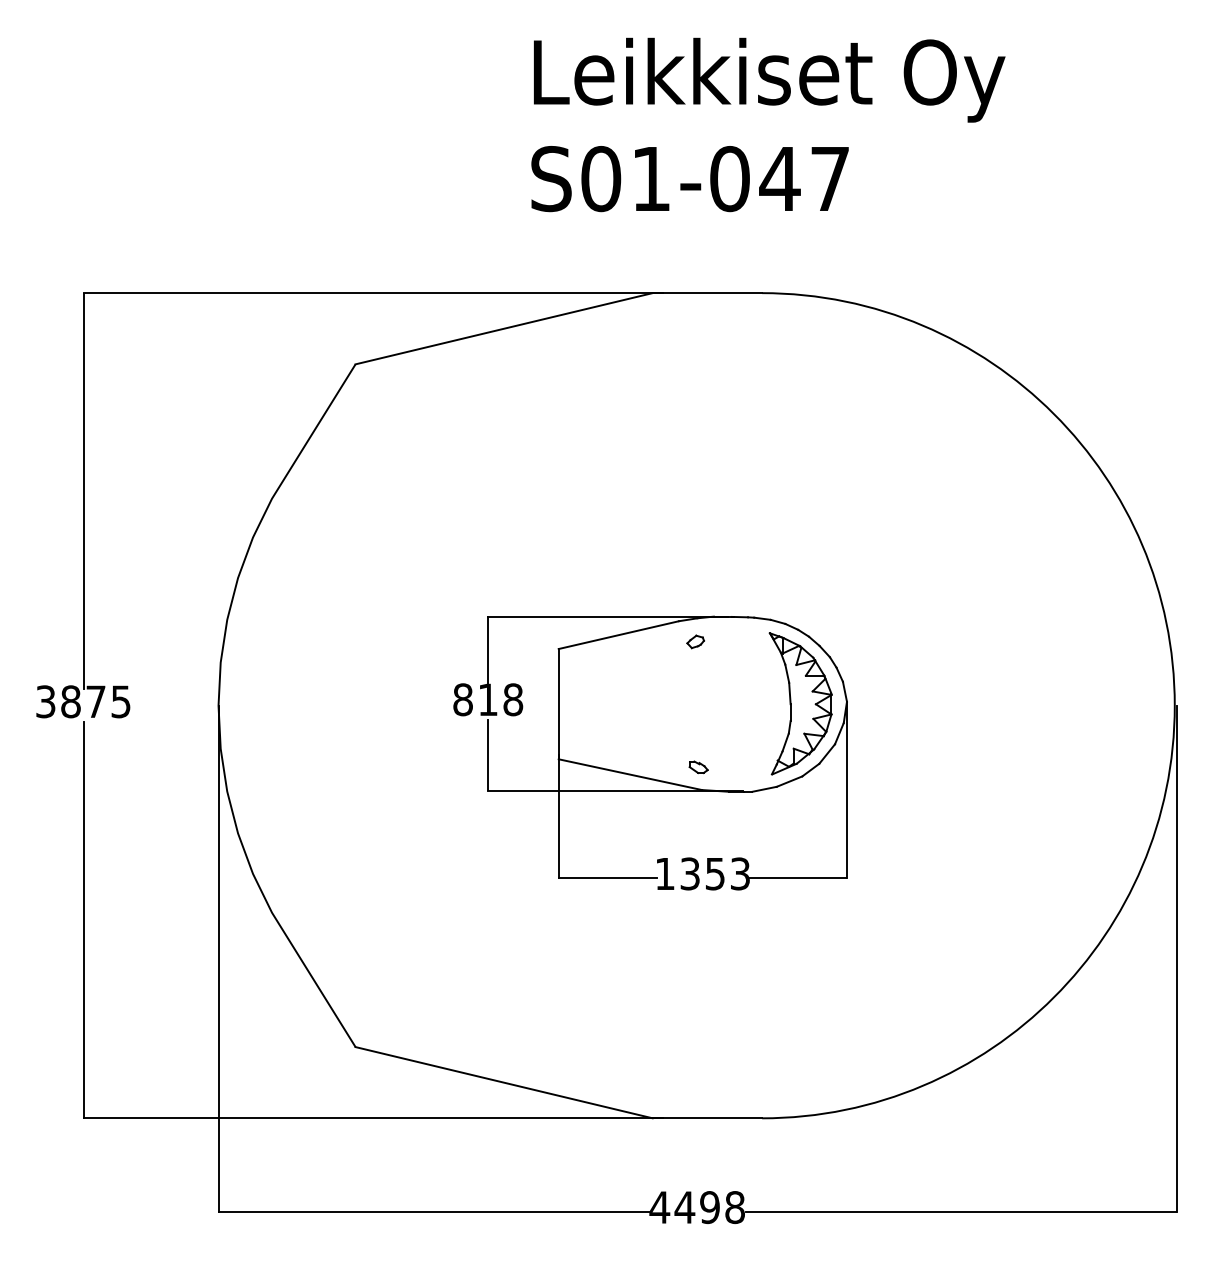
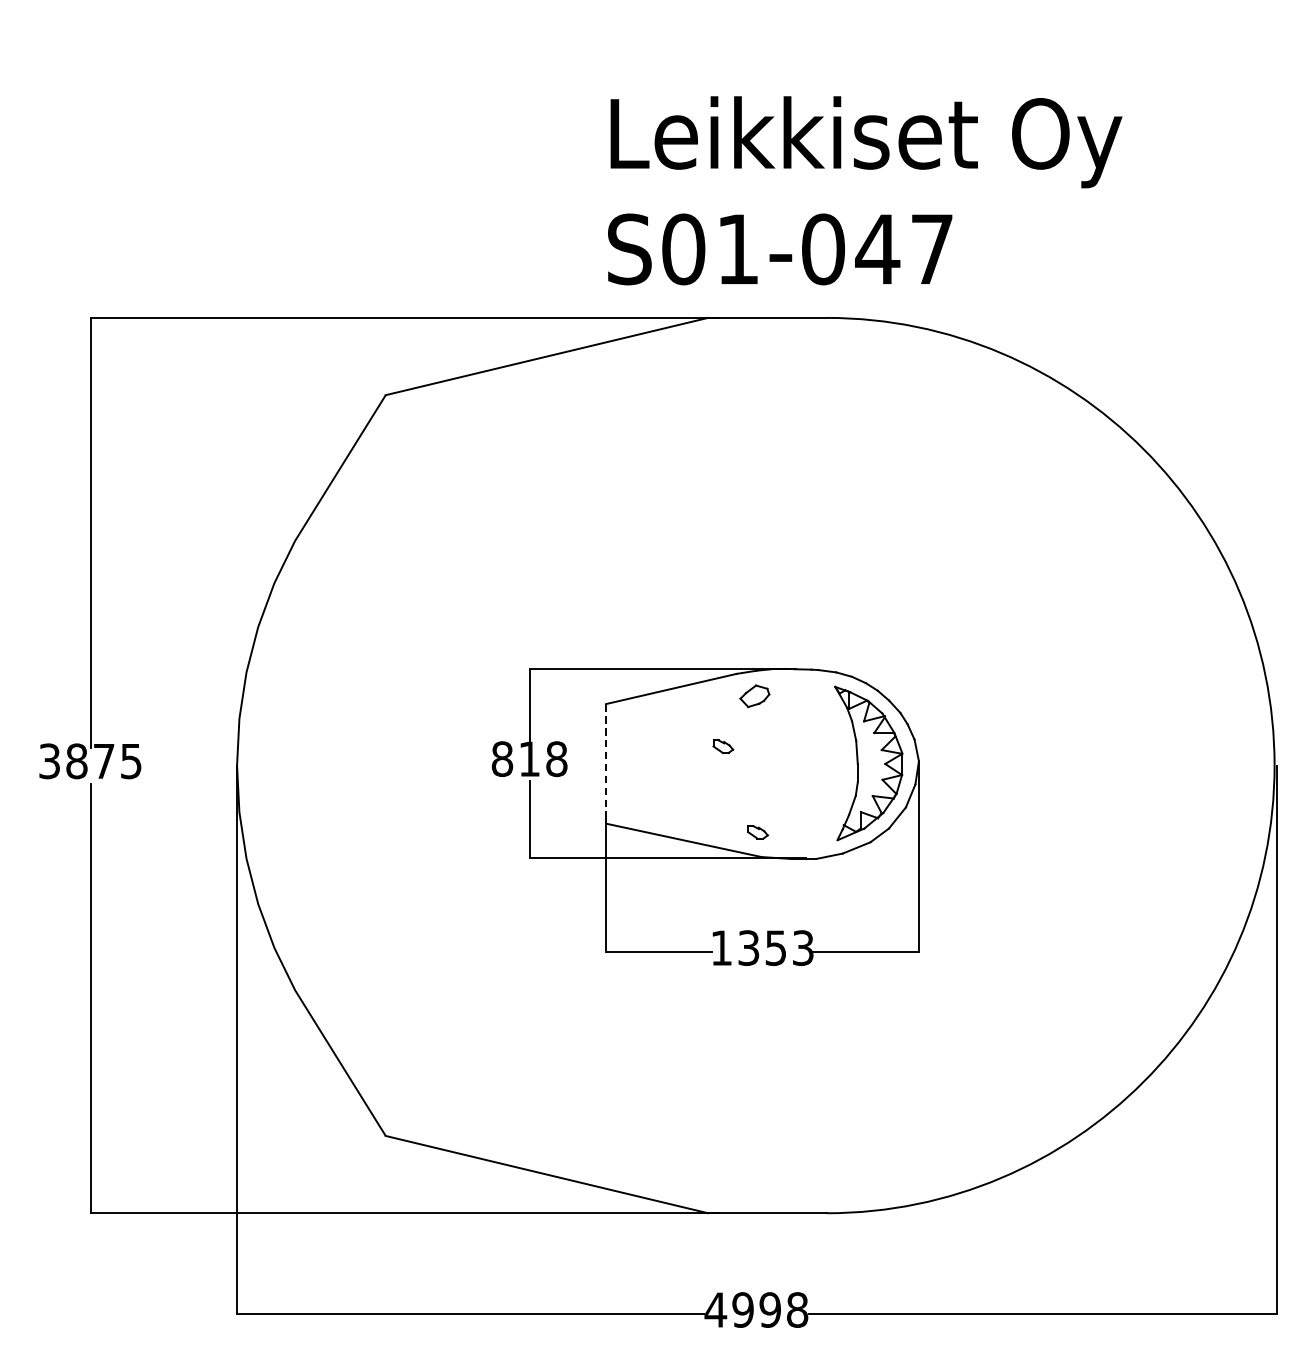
text: (768, 124) -> (865, 190), moved
part: (695, 641) -> (754, 695), size x1.6
part: (666, 688) -> (723, 746), added
line: (558, 704) -> (605, 764), solid -> dashed
text: (684, 1207) -> (742, 1310), 4498 -> 4998

